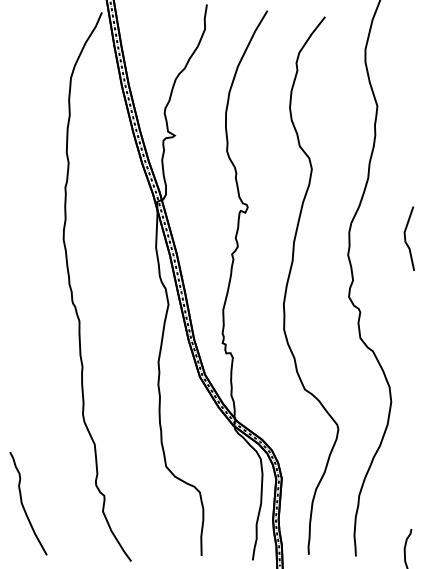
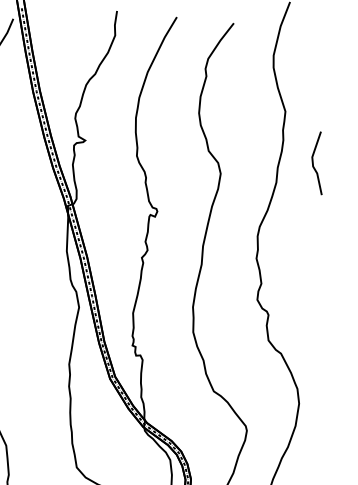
line: (406, 239) -> (314, 164), moved

